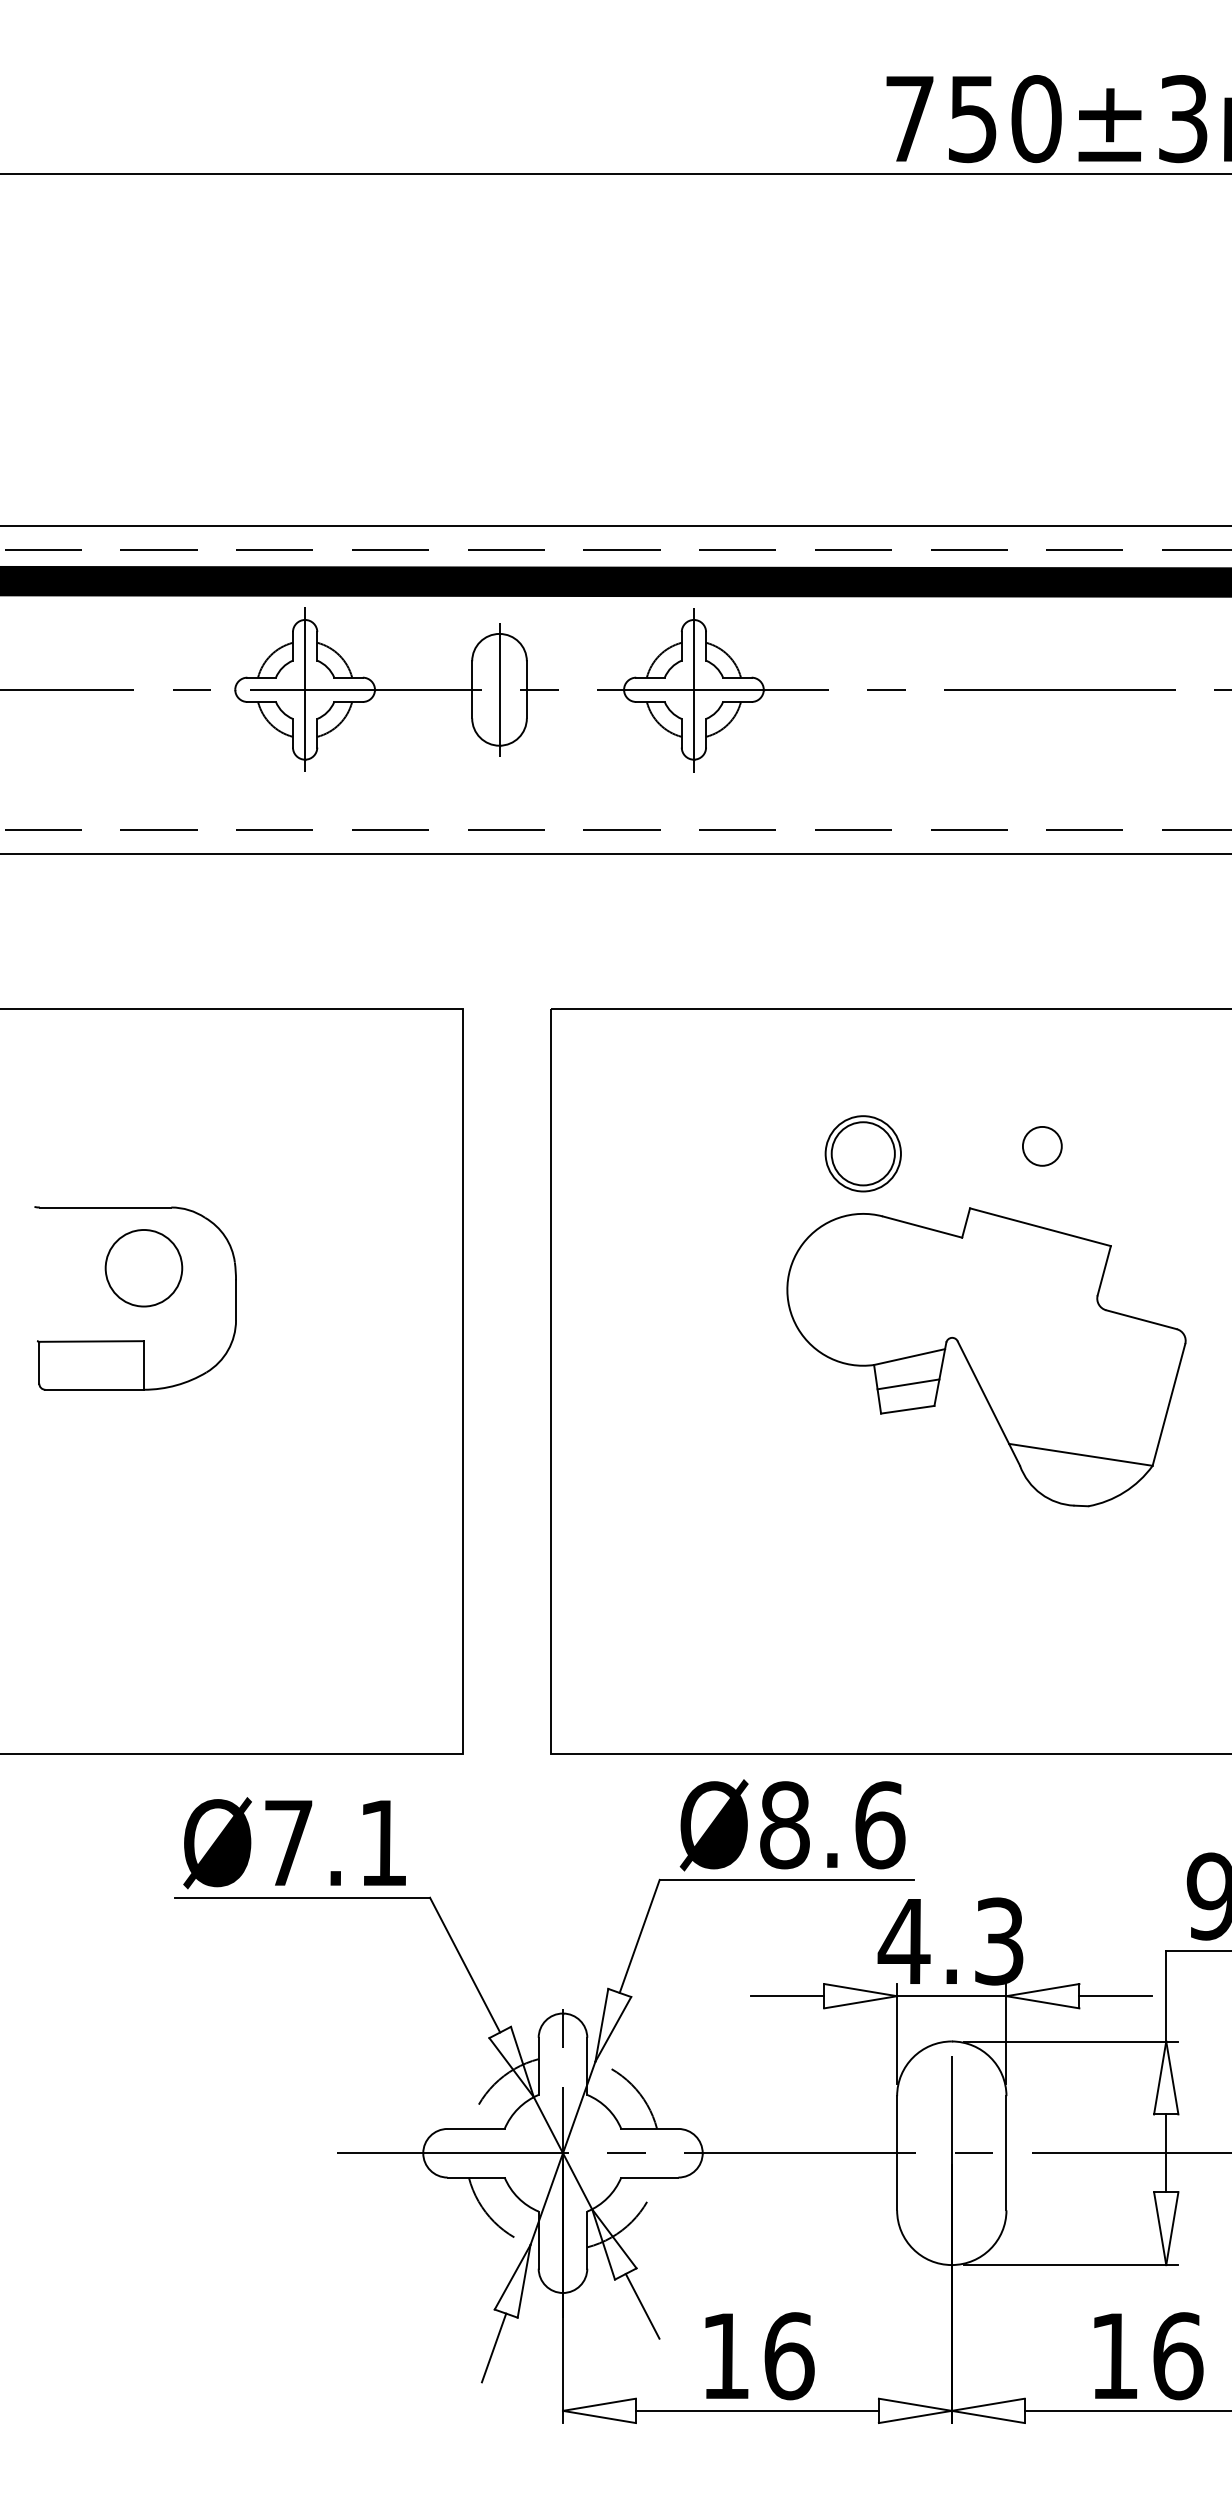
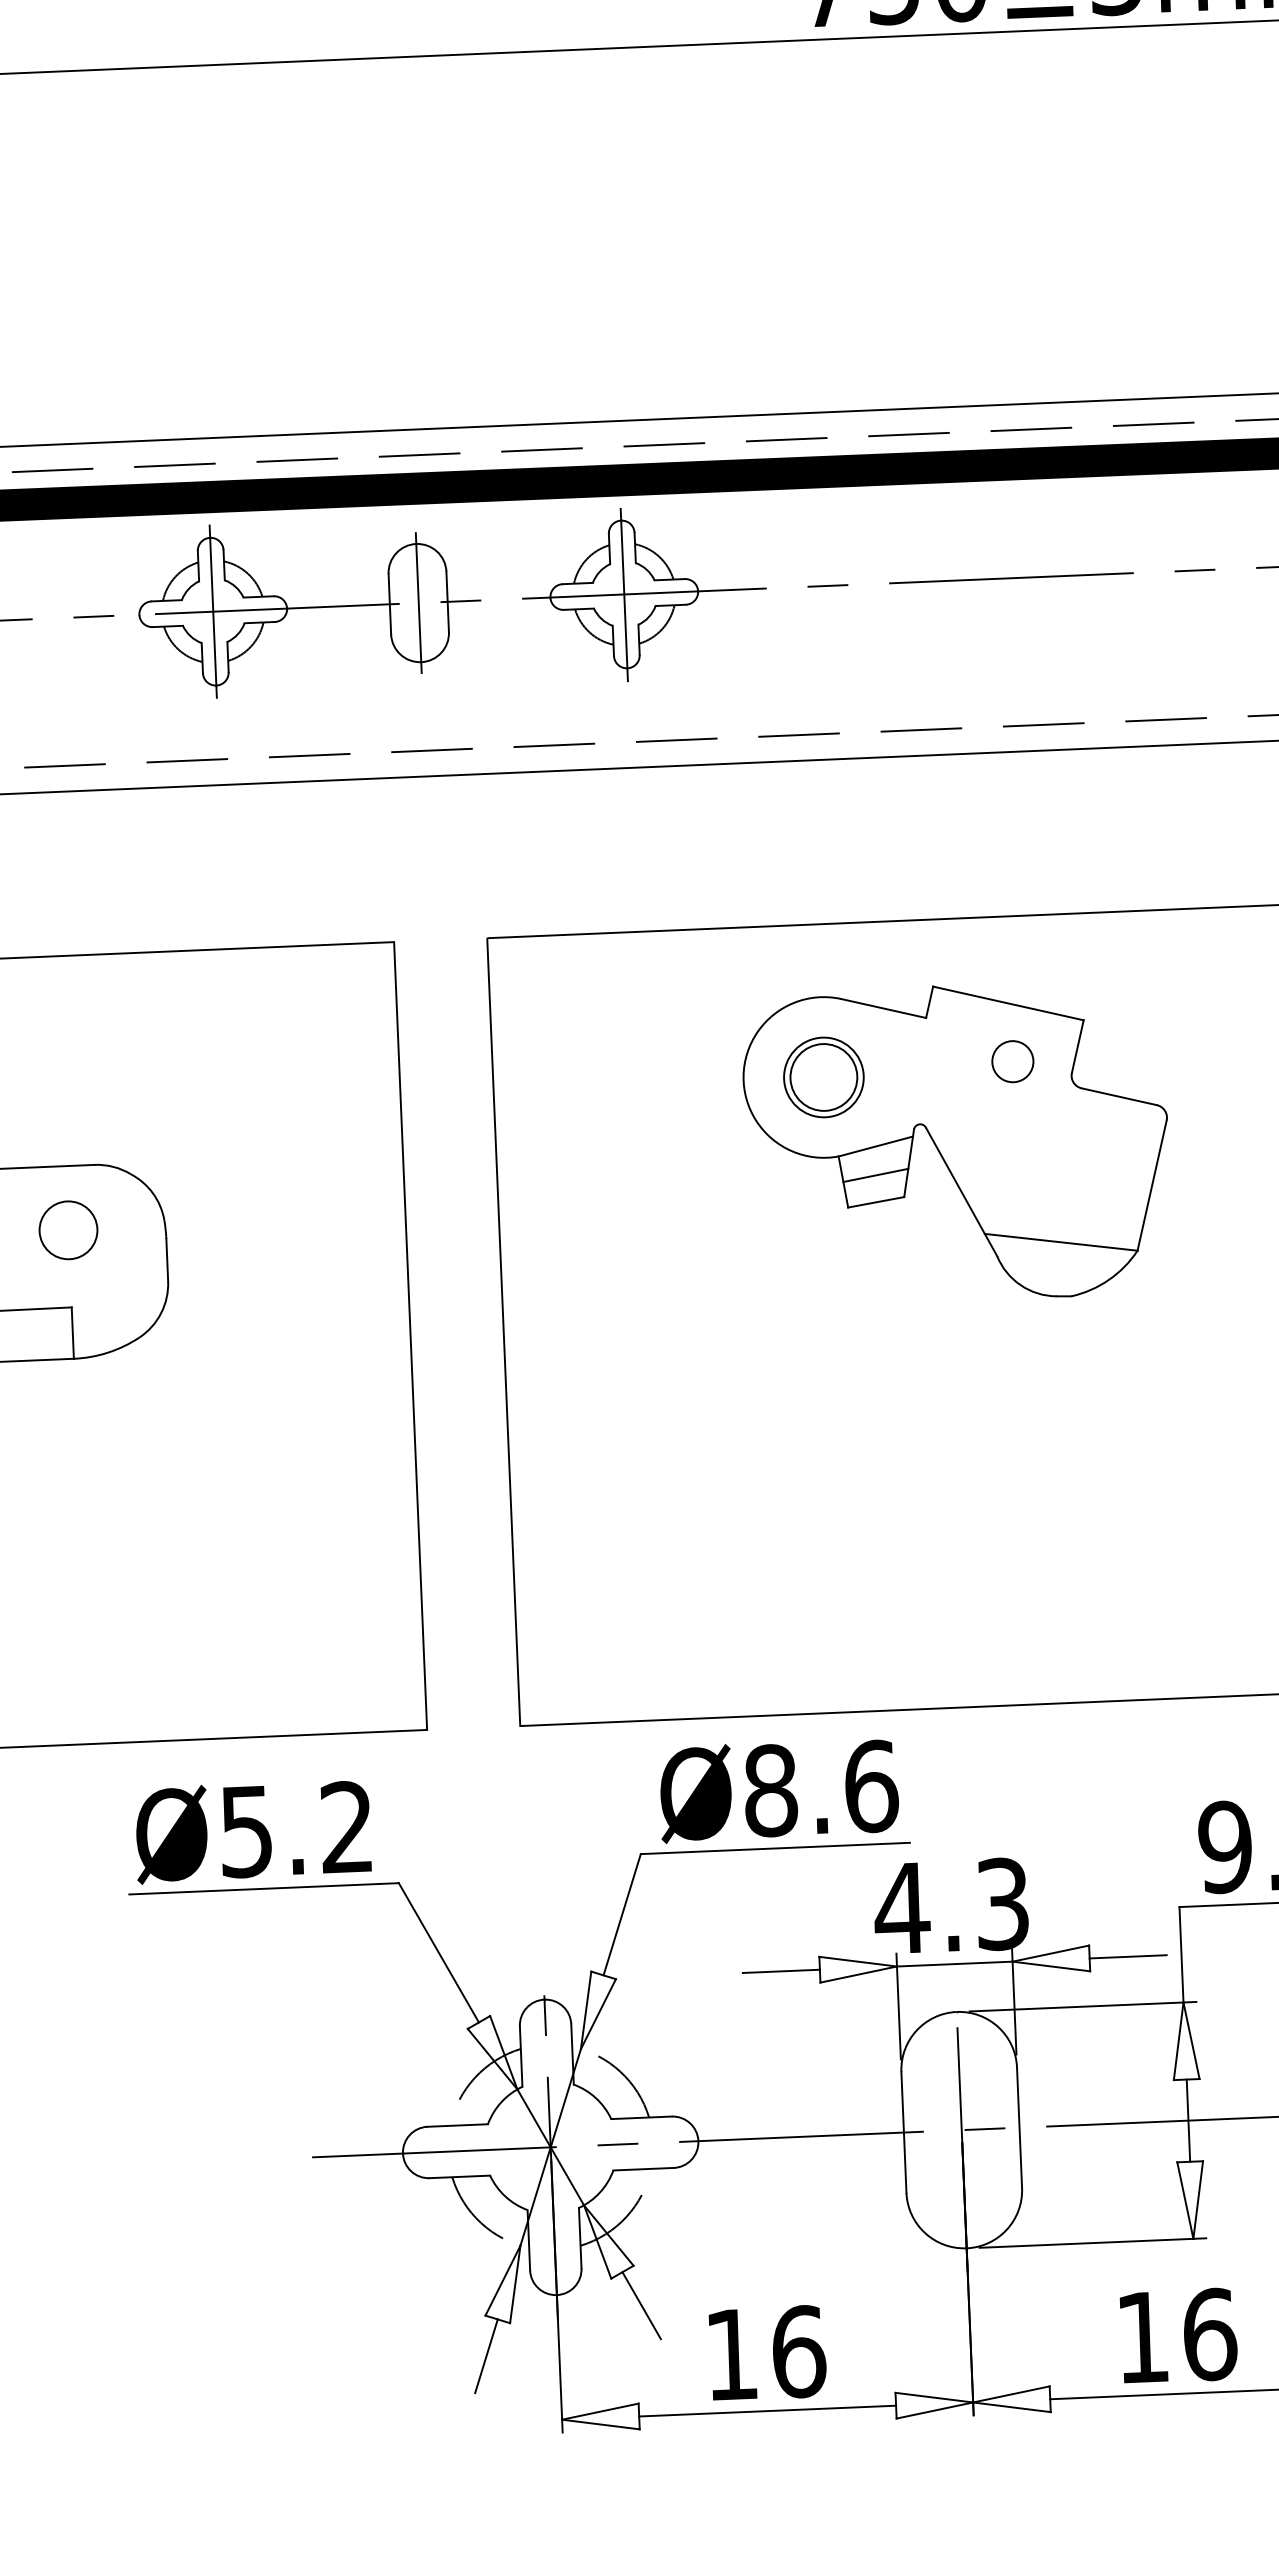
circle: (143, 1267) -> (67, 1229), size x0.71
part: (986, 1357) -> (957, 1143), moved
text: (334, 1843) -> (295, 1830), Ø7.1 -> Ø5.2

